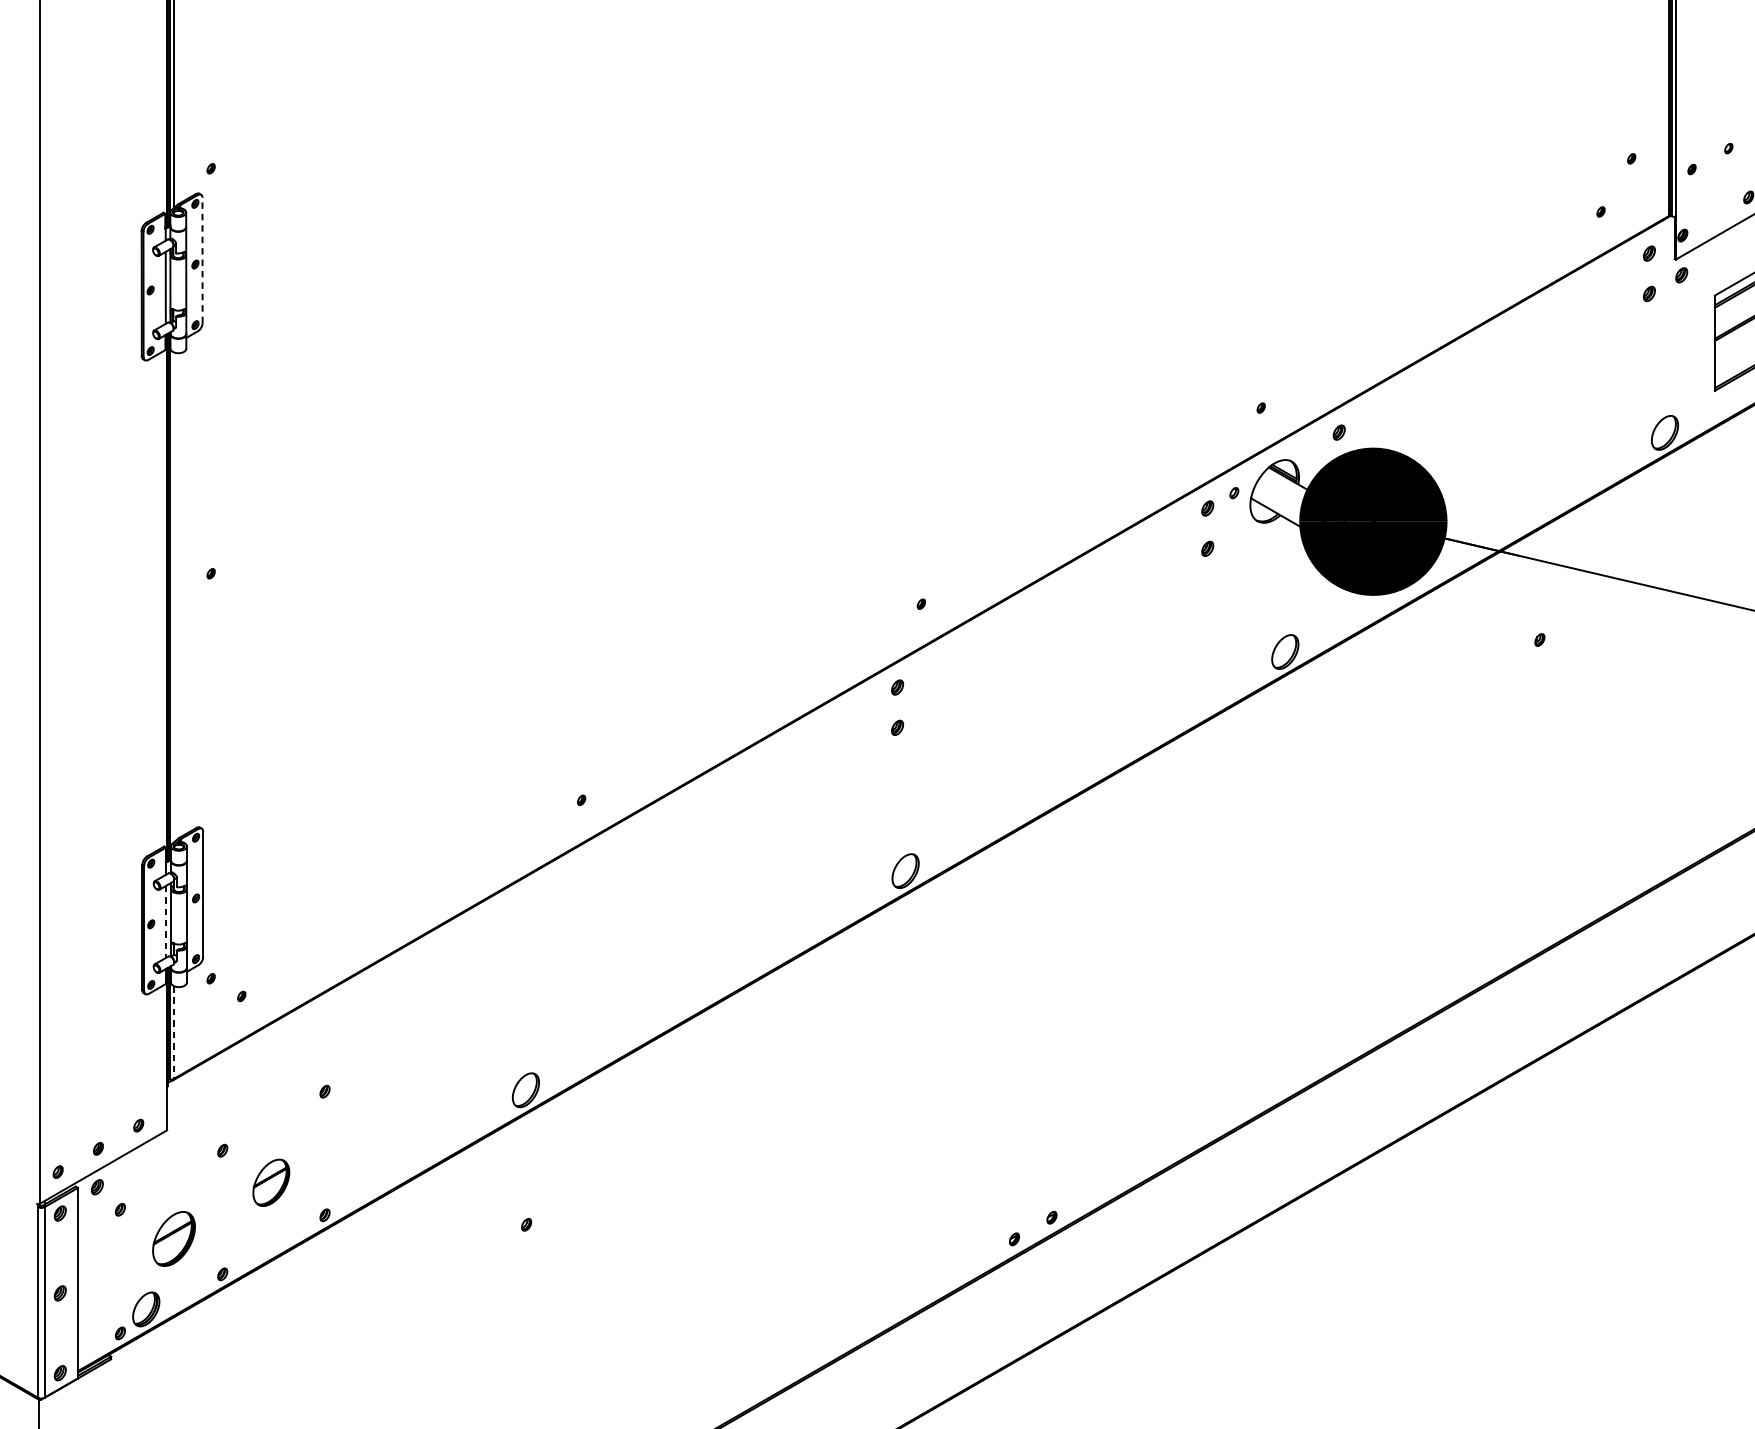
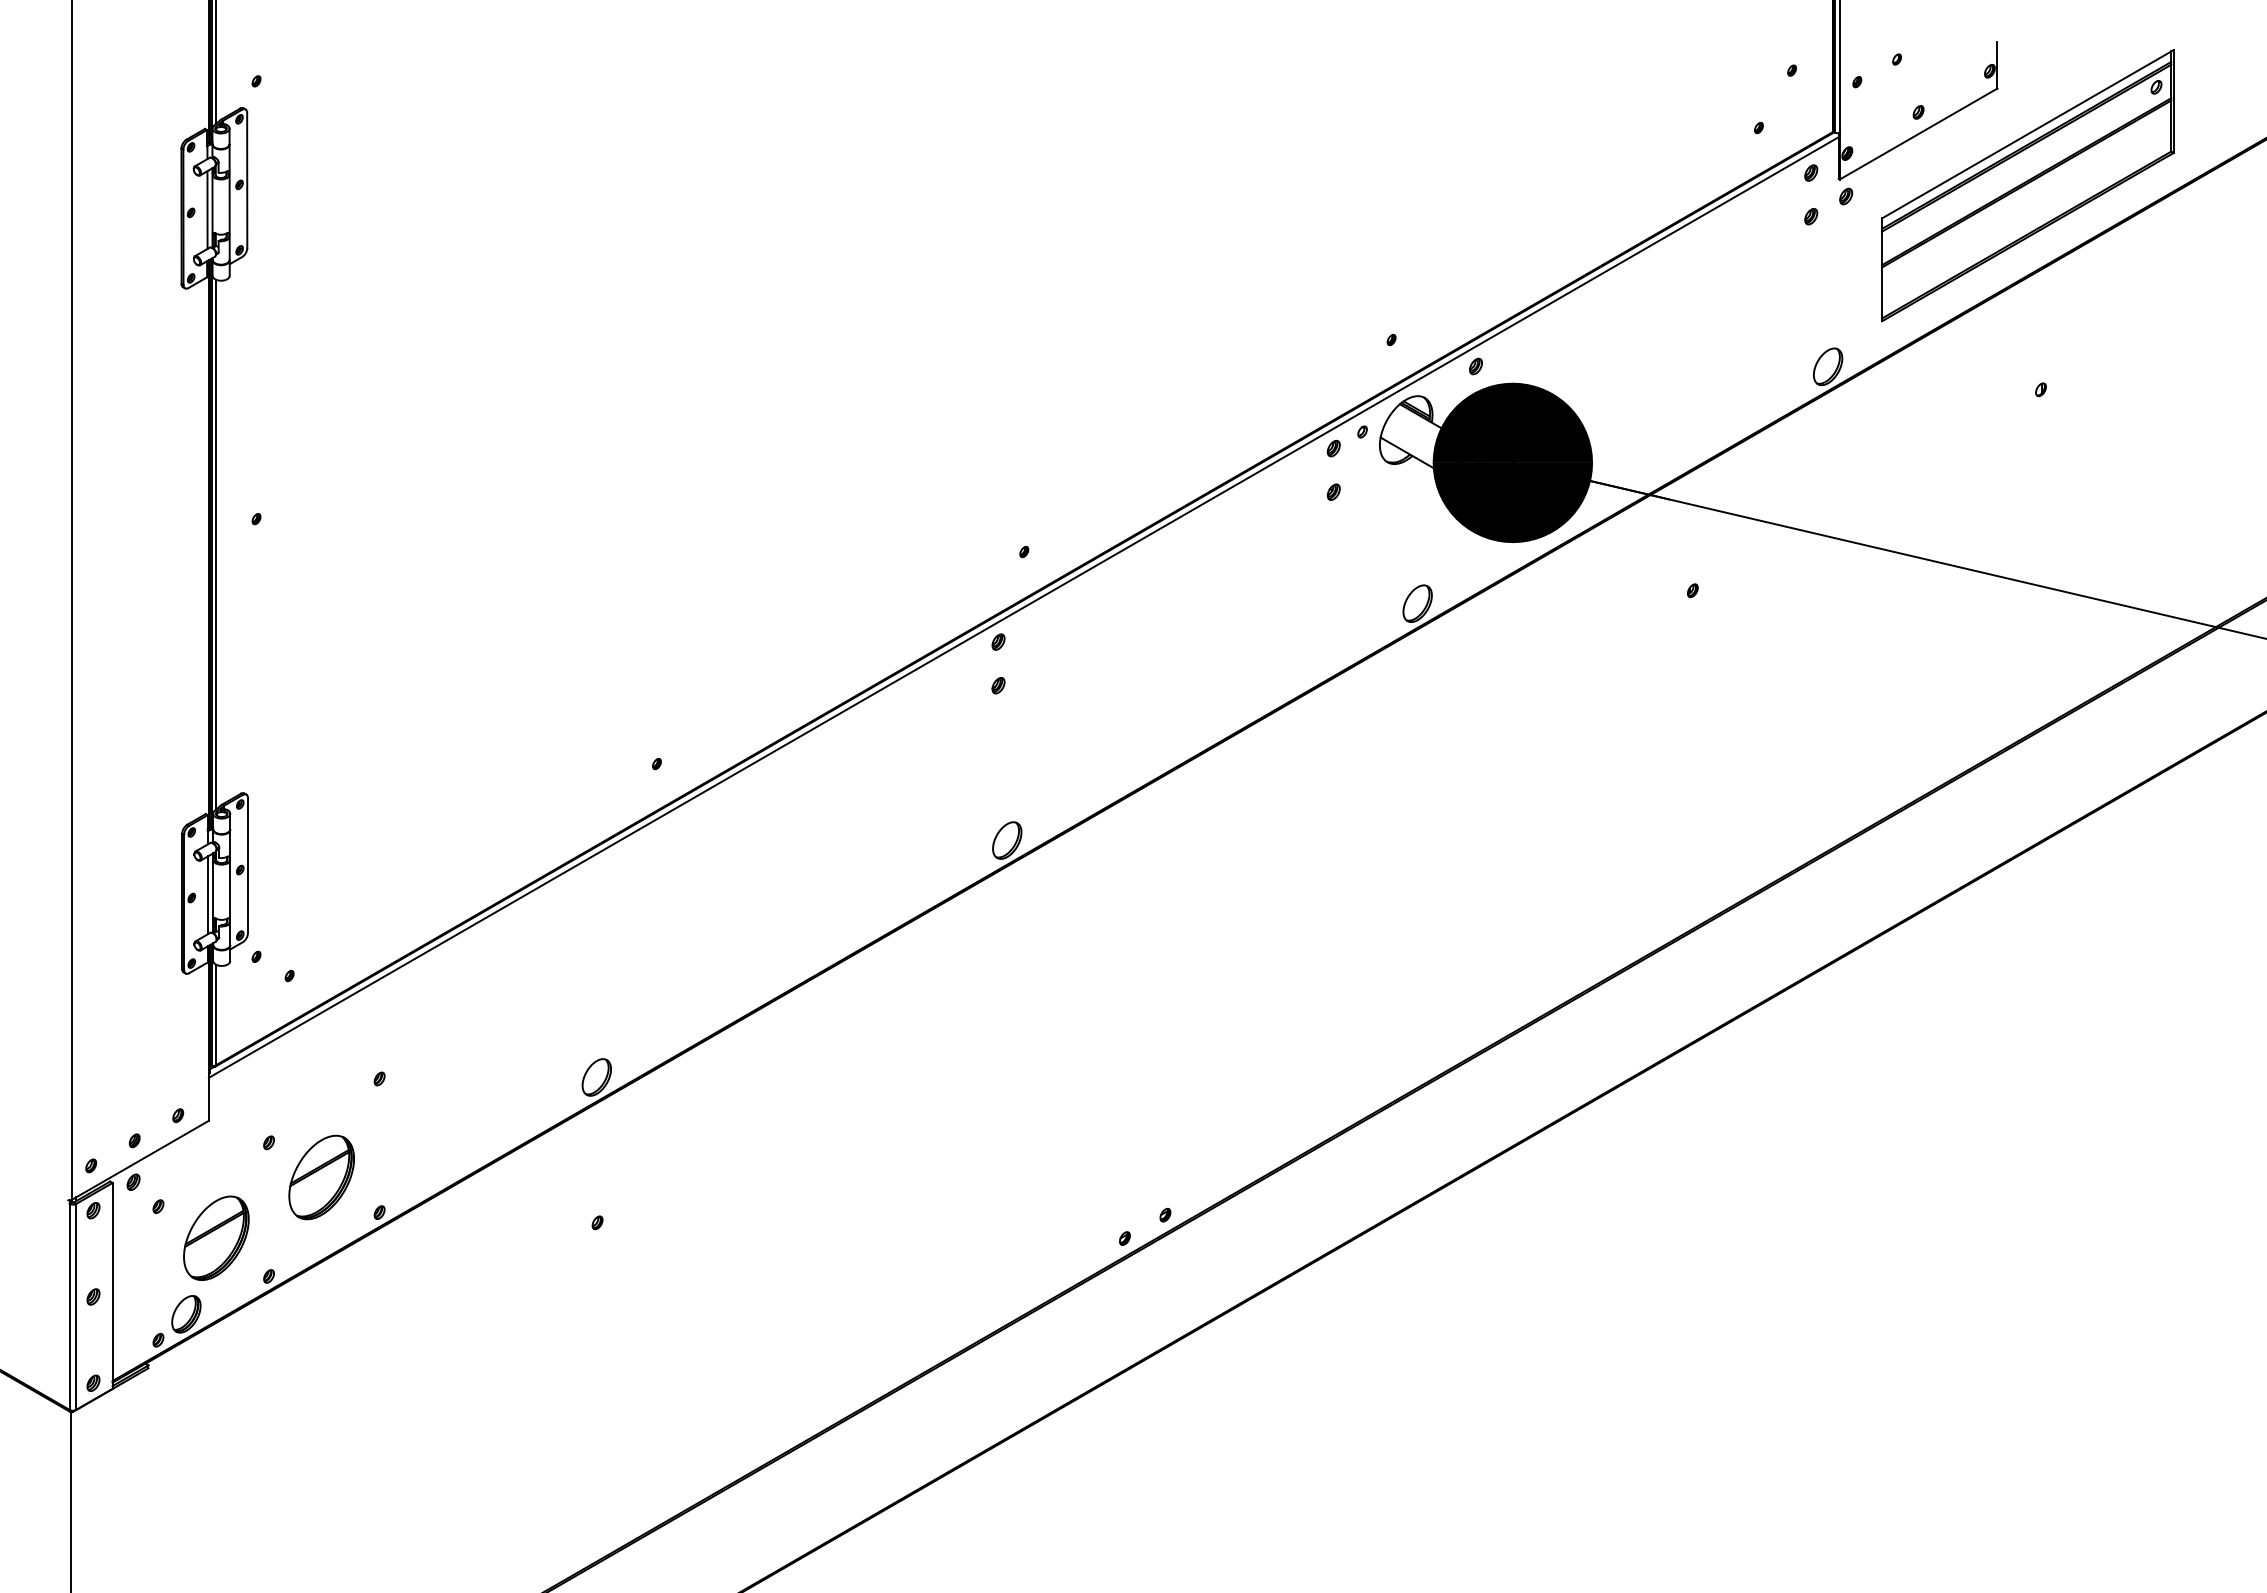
line: (202, 260) -> (247, 180), dashed -> solid
line: (174, 597) -> (216, 544), added
line: (920, 655) -> (1023, 607), added
line: (166, 921) -> (208, 895), dashed -> solid
line: (174, 1032) -> (216, 1015), dashed -> solid
part: (271, 1182) -> (321, 1177), size x1.67
part: (174, 1238) -> (216, 1237), size x1.43

